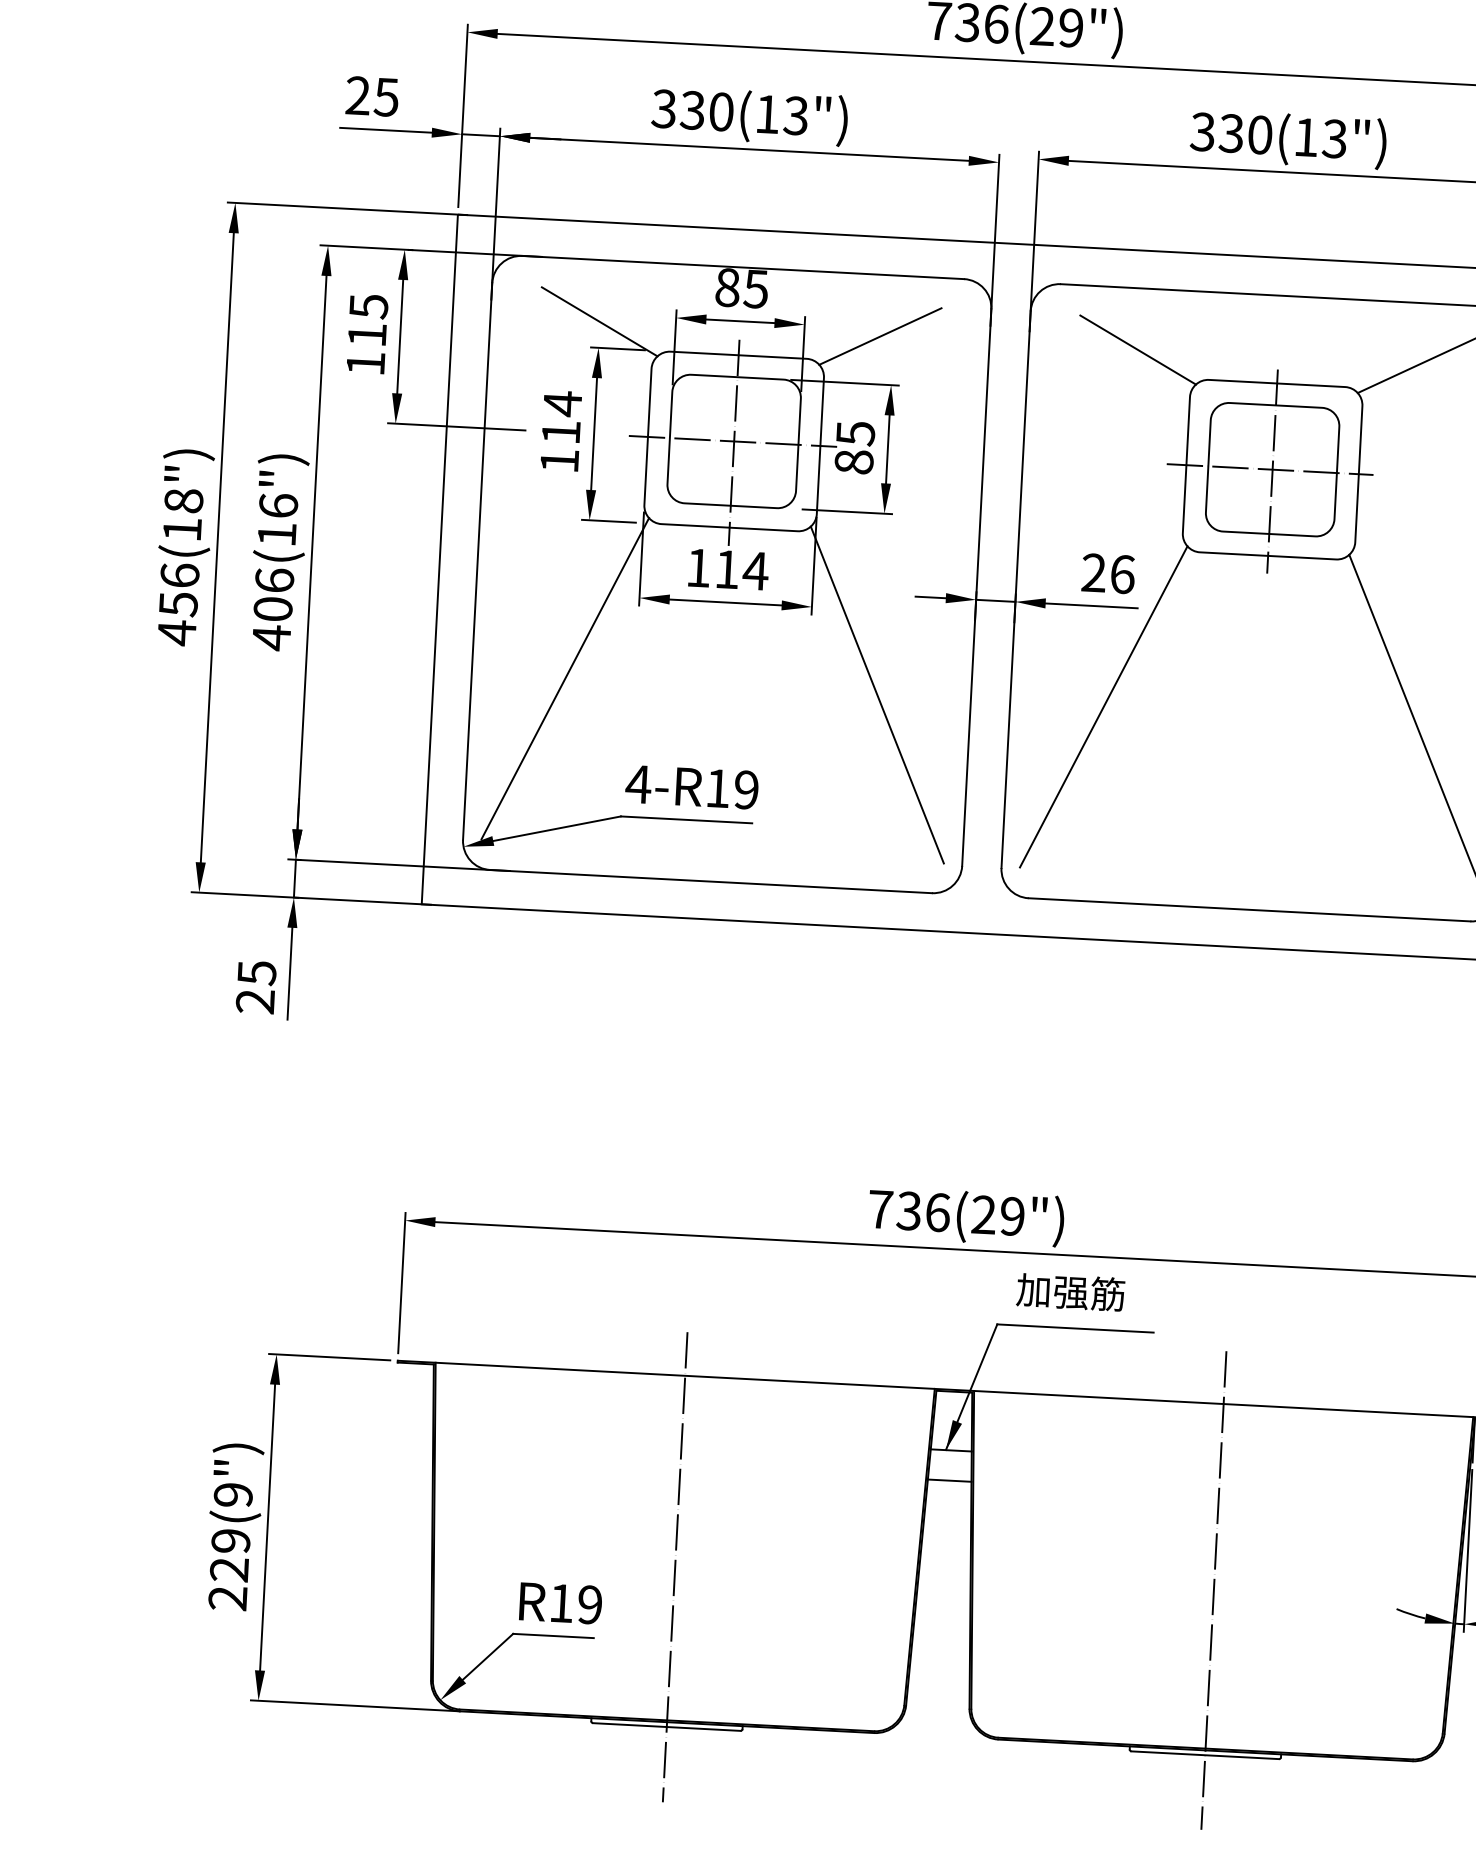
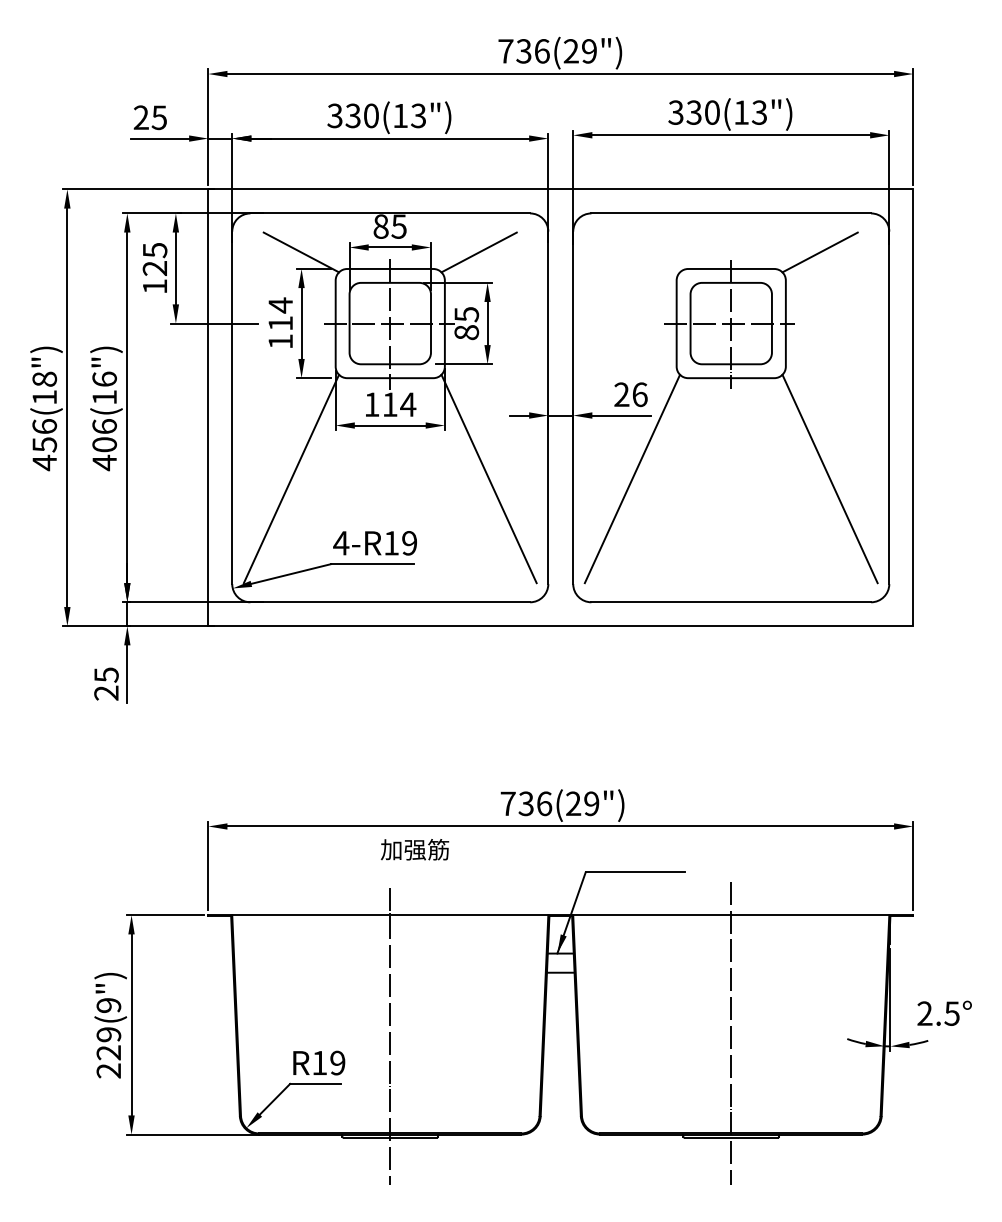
text: (366, 334) -> (154, 268), 115 -> 125
line: (1138, 350) -> (642, 252), removed
text: (1069, 1291) -> (414, 849), moved

